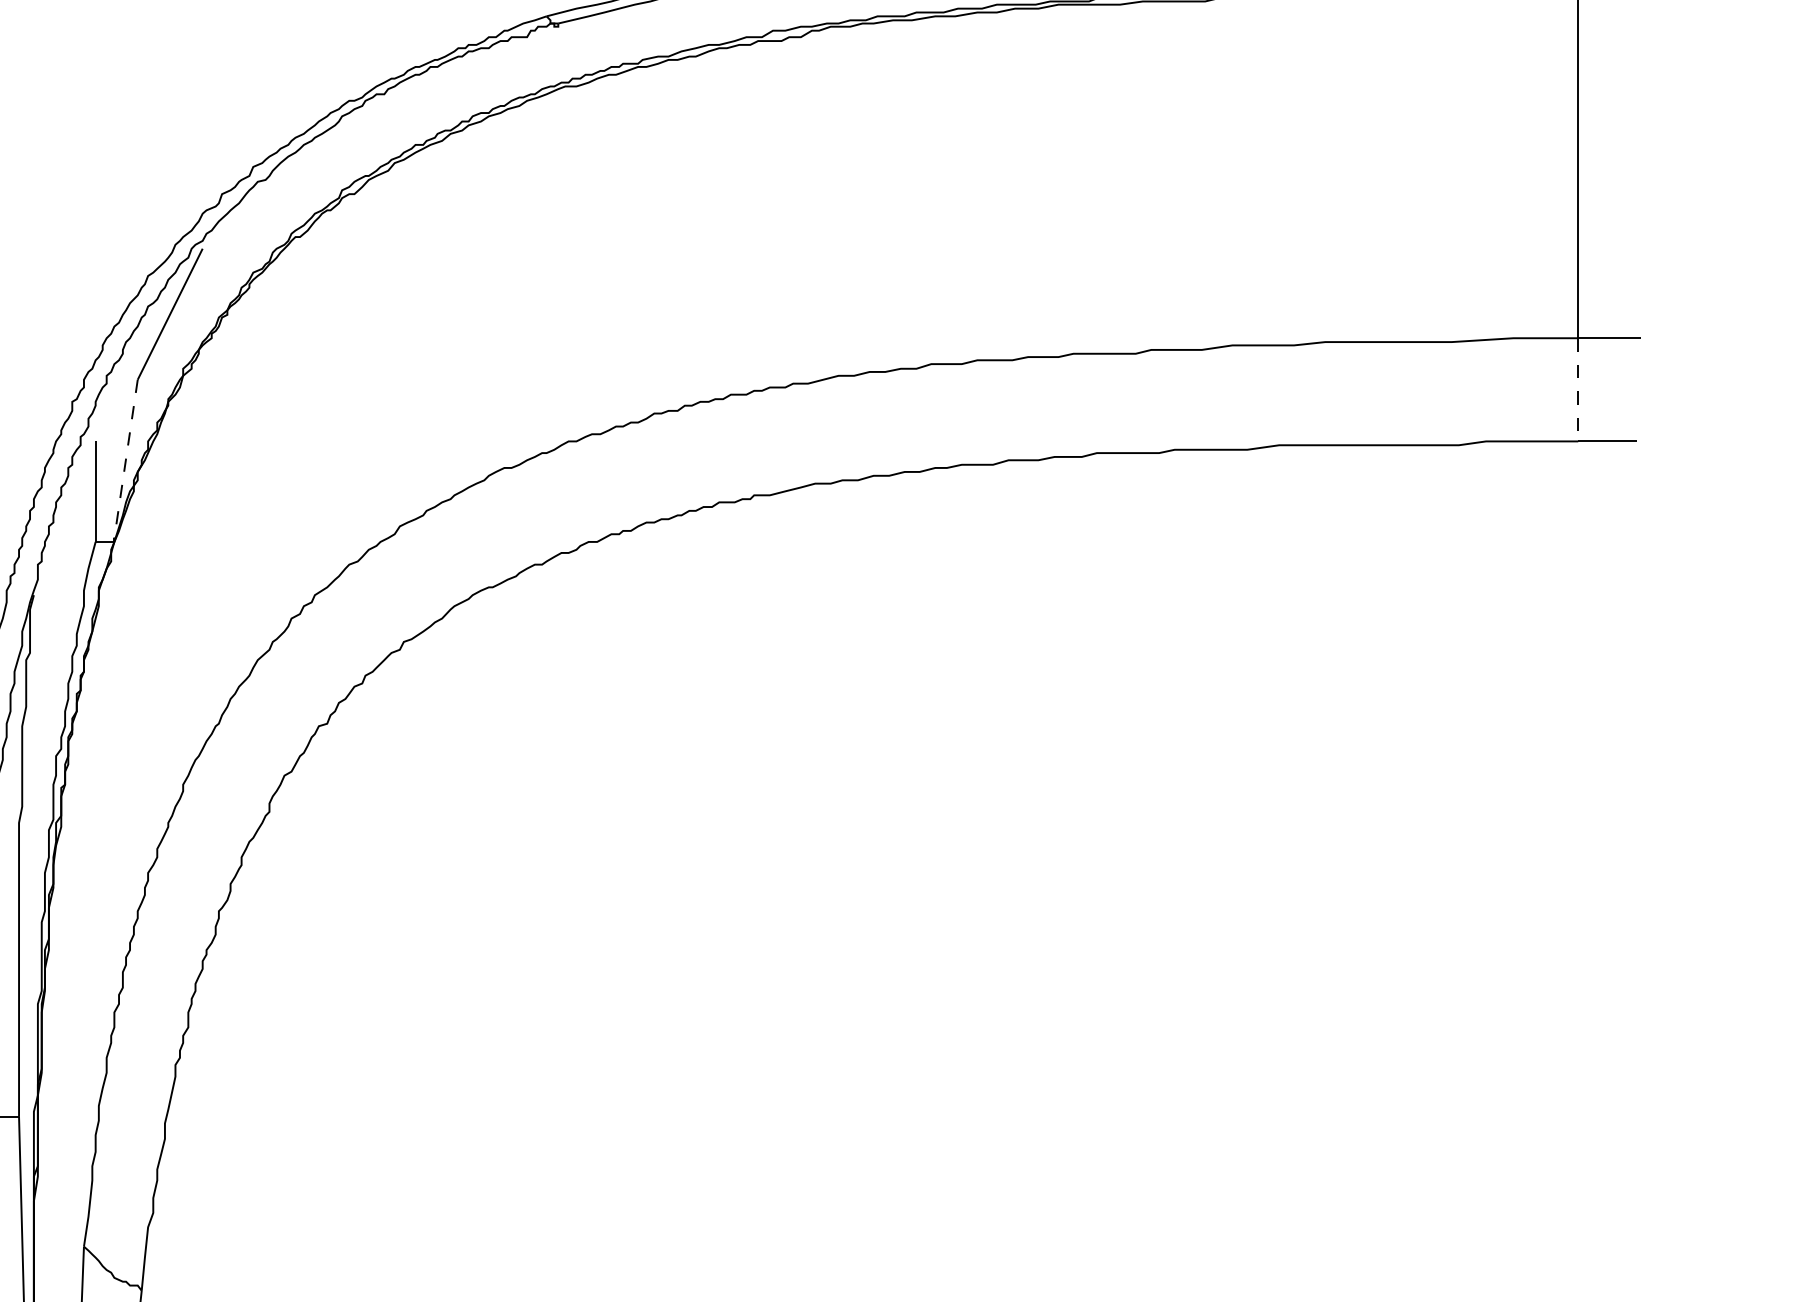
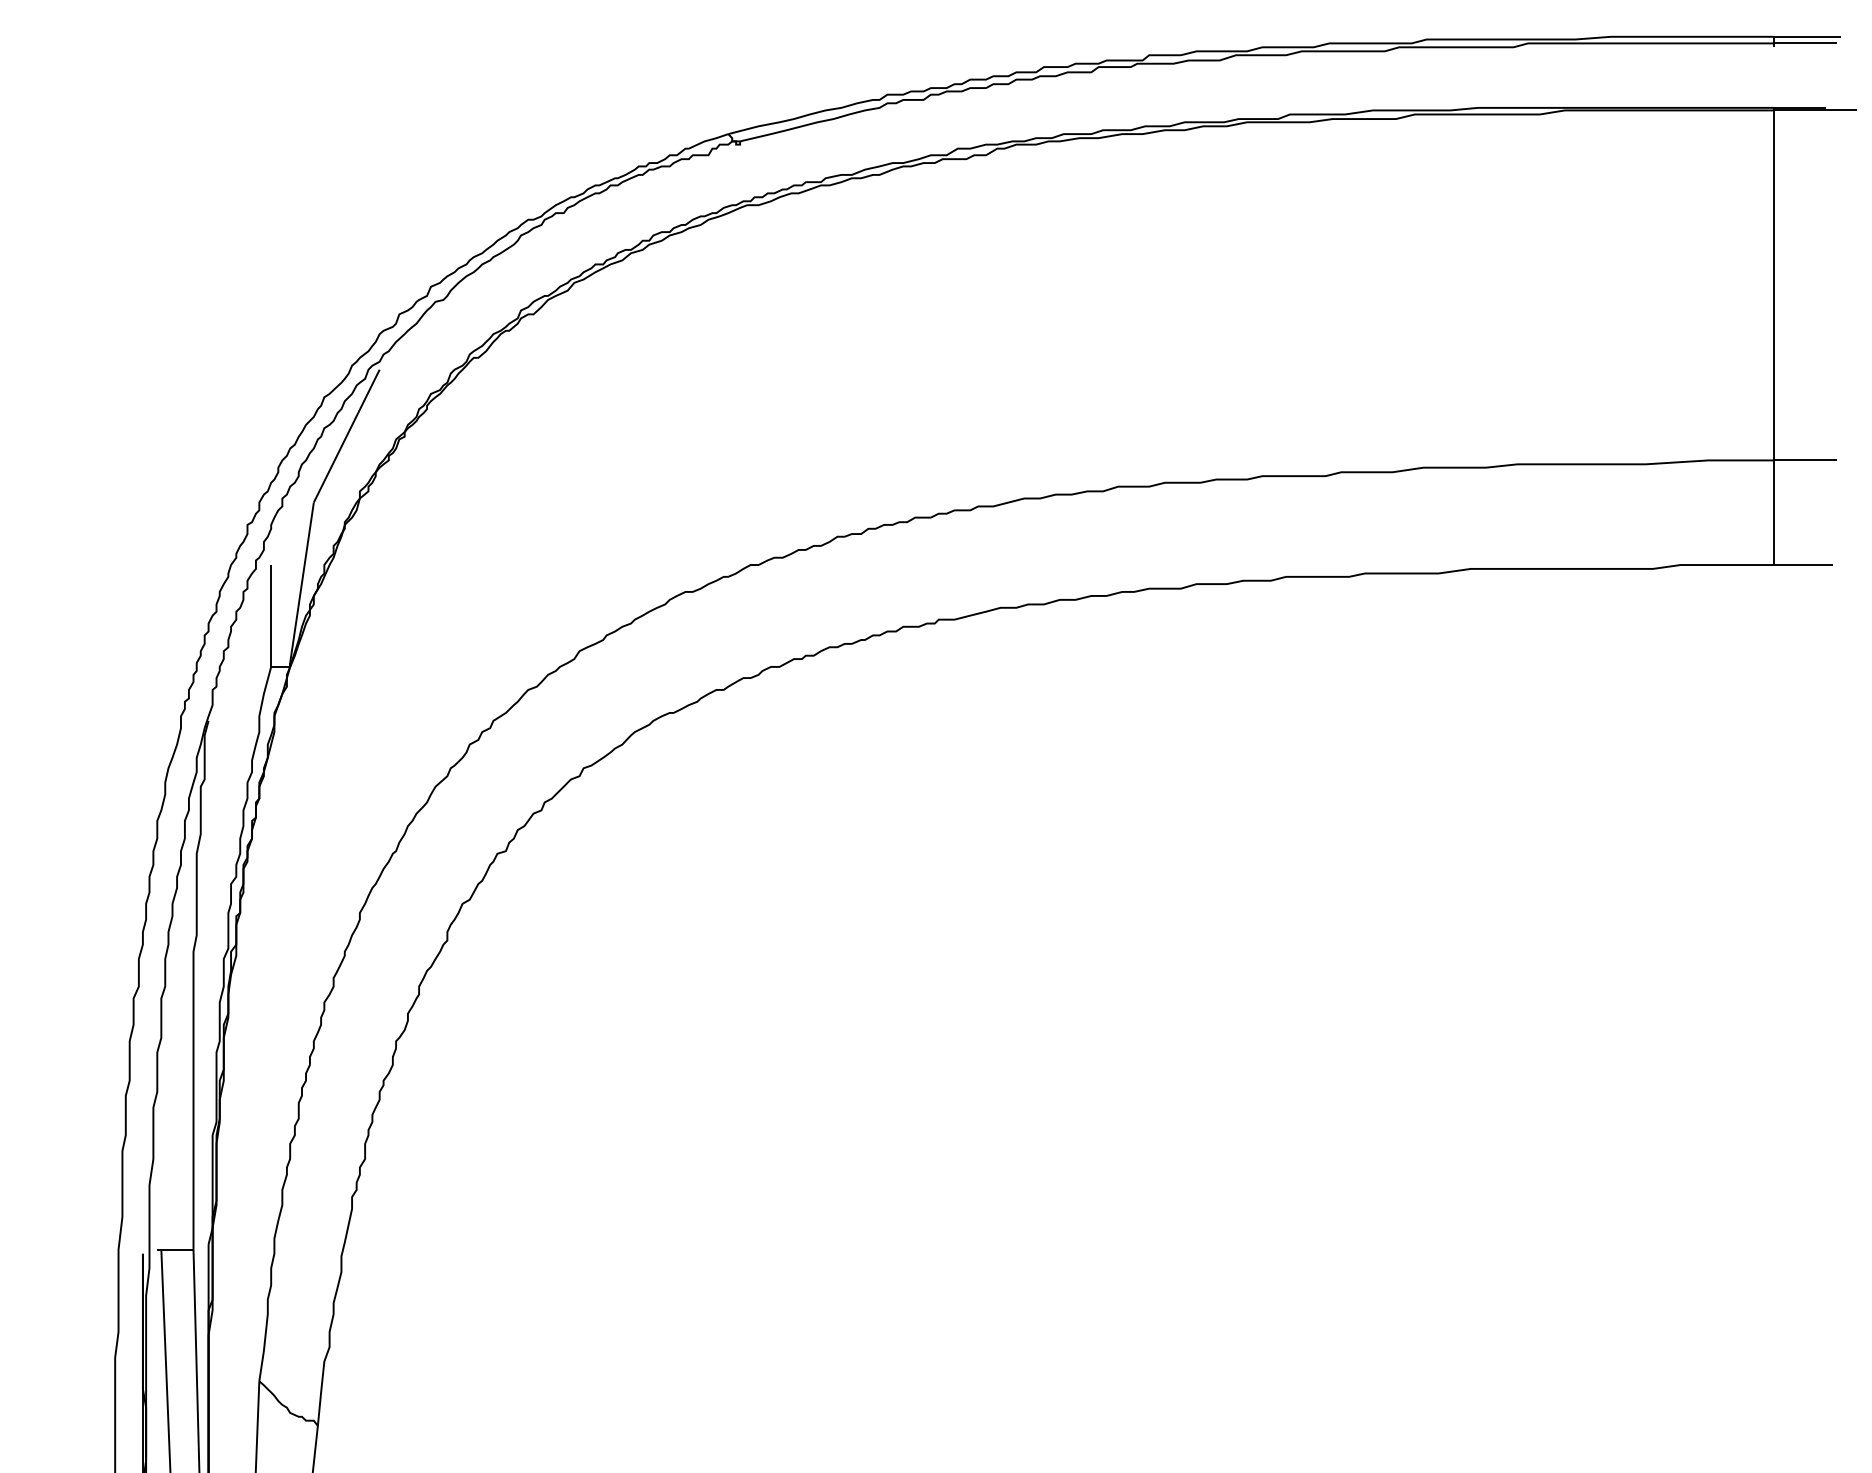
line: (1578, 390) -> (1774, 513), dashed -> solid
line: (125, 459) -> (301, 583), dashed -> solid

